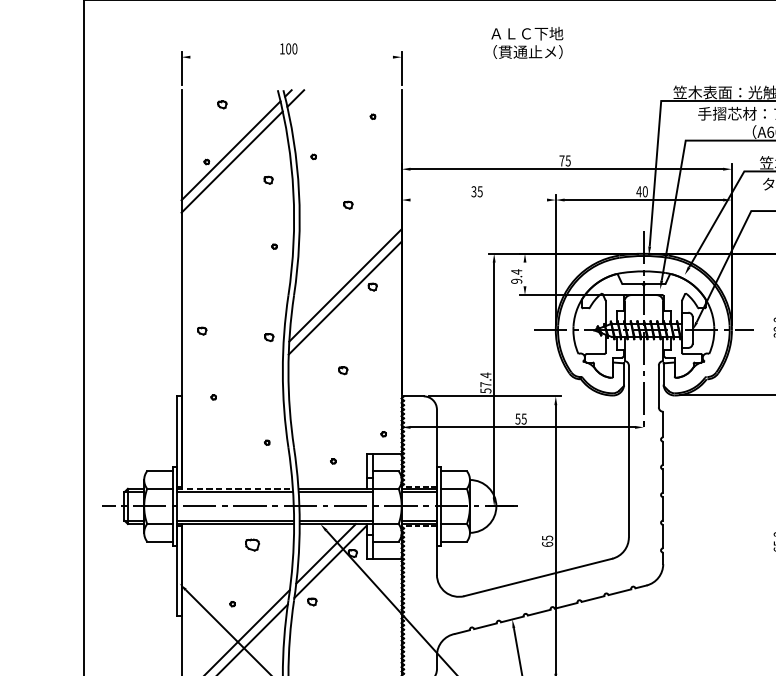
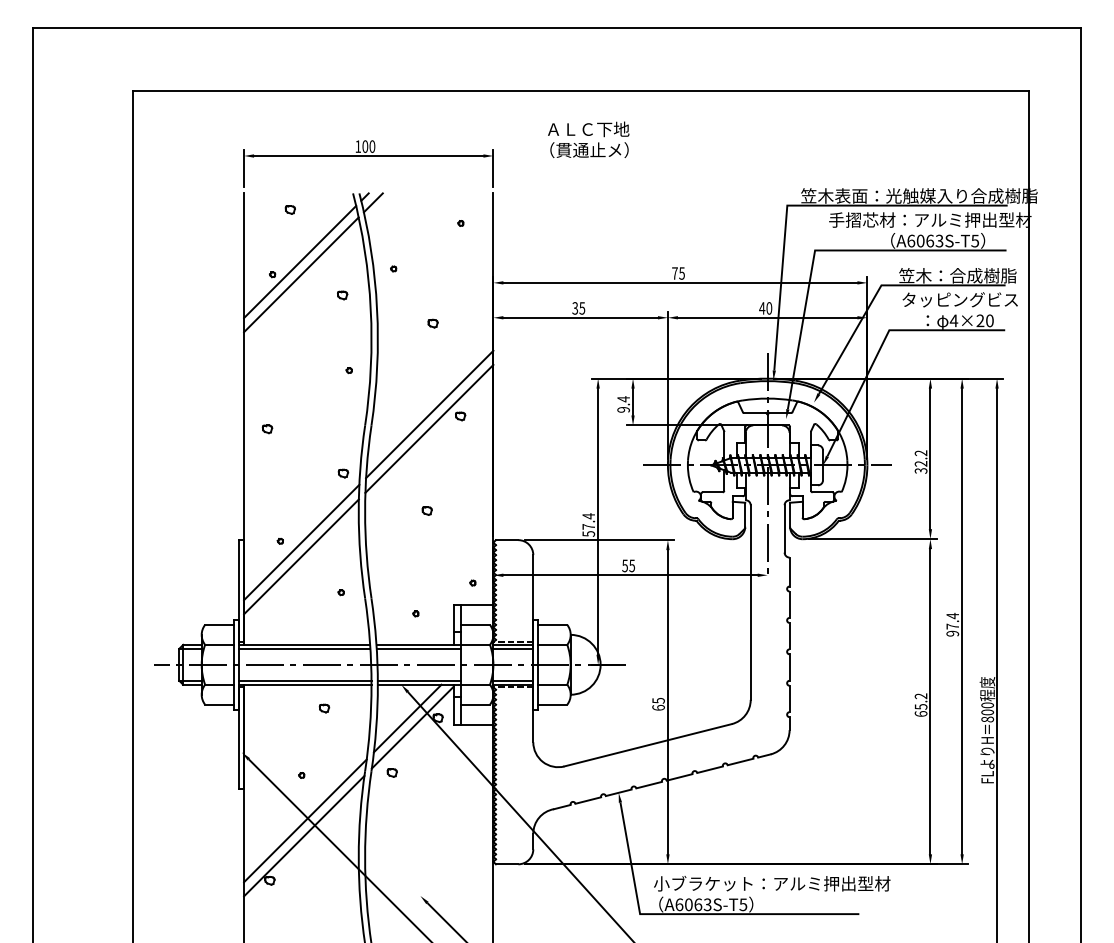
text: (527, 42) -> (588, 139), moved
line: (291, 56) -> (368, 155), added
line: (478, 199) -> (580, 317), added
line: (525, 273) -> (633, 401), added
part: (202, 331) -> (267, 429), moved
line: (232, 398) -> (301, 542), added
line: (232, 410) -> (301, 556), added
line: (234, 488) -> (304, 644), dashed -> solid
part: (252, 545) -> (324, 708), size x0.62

